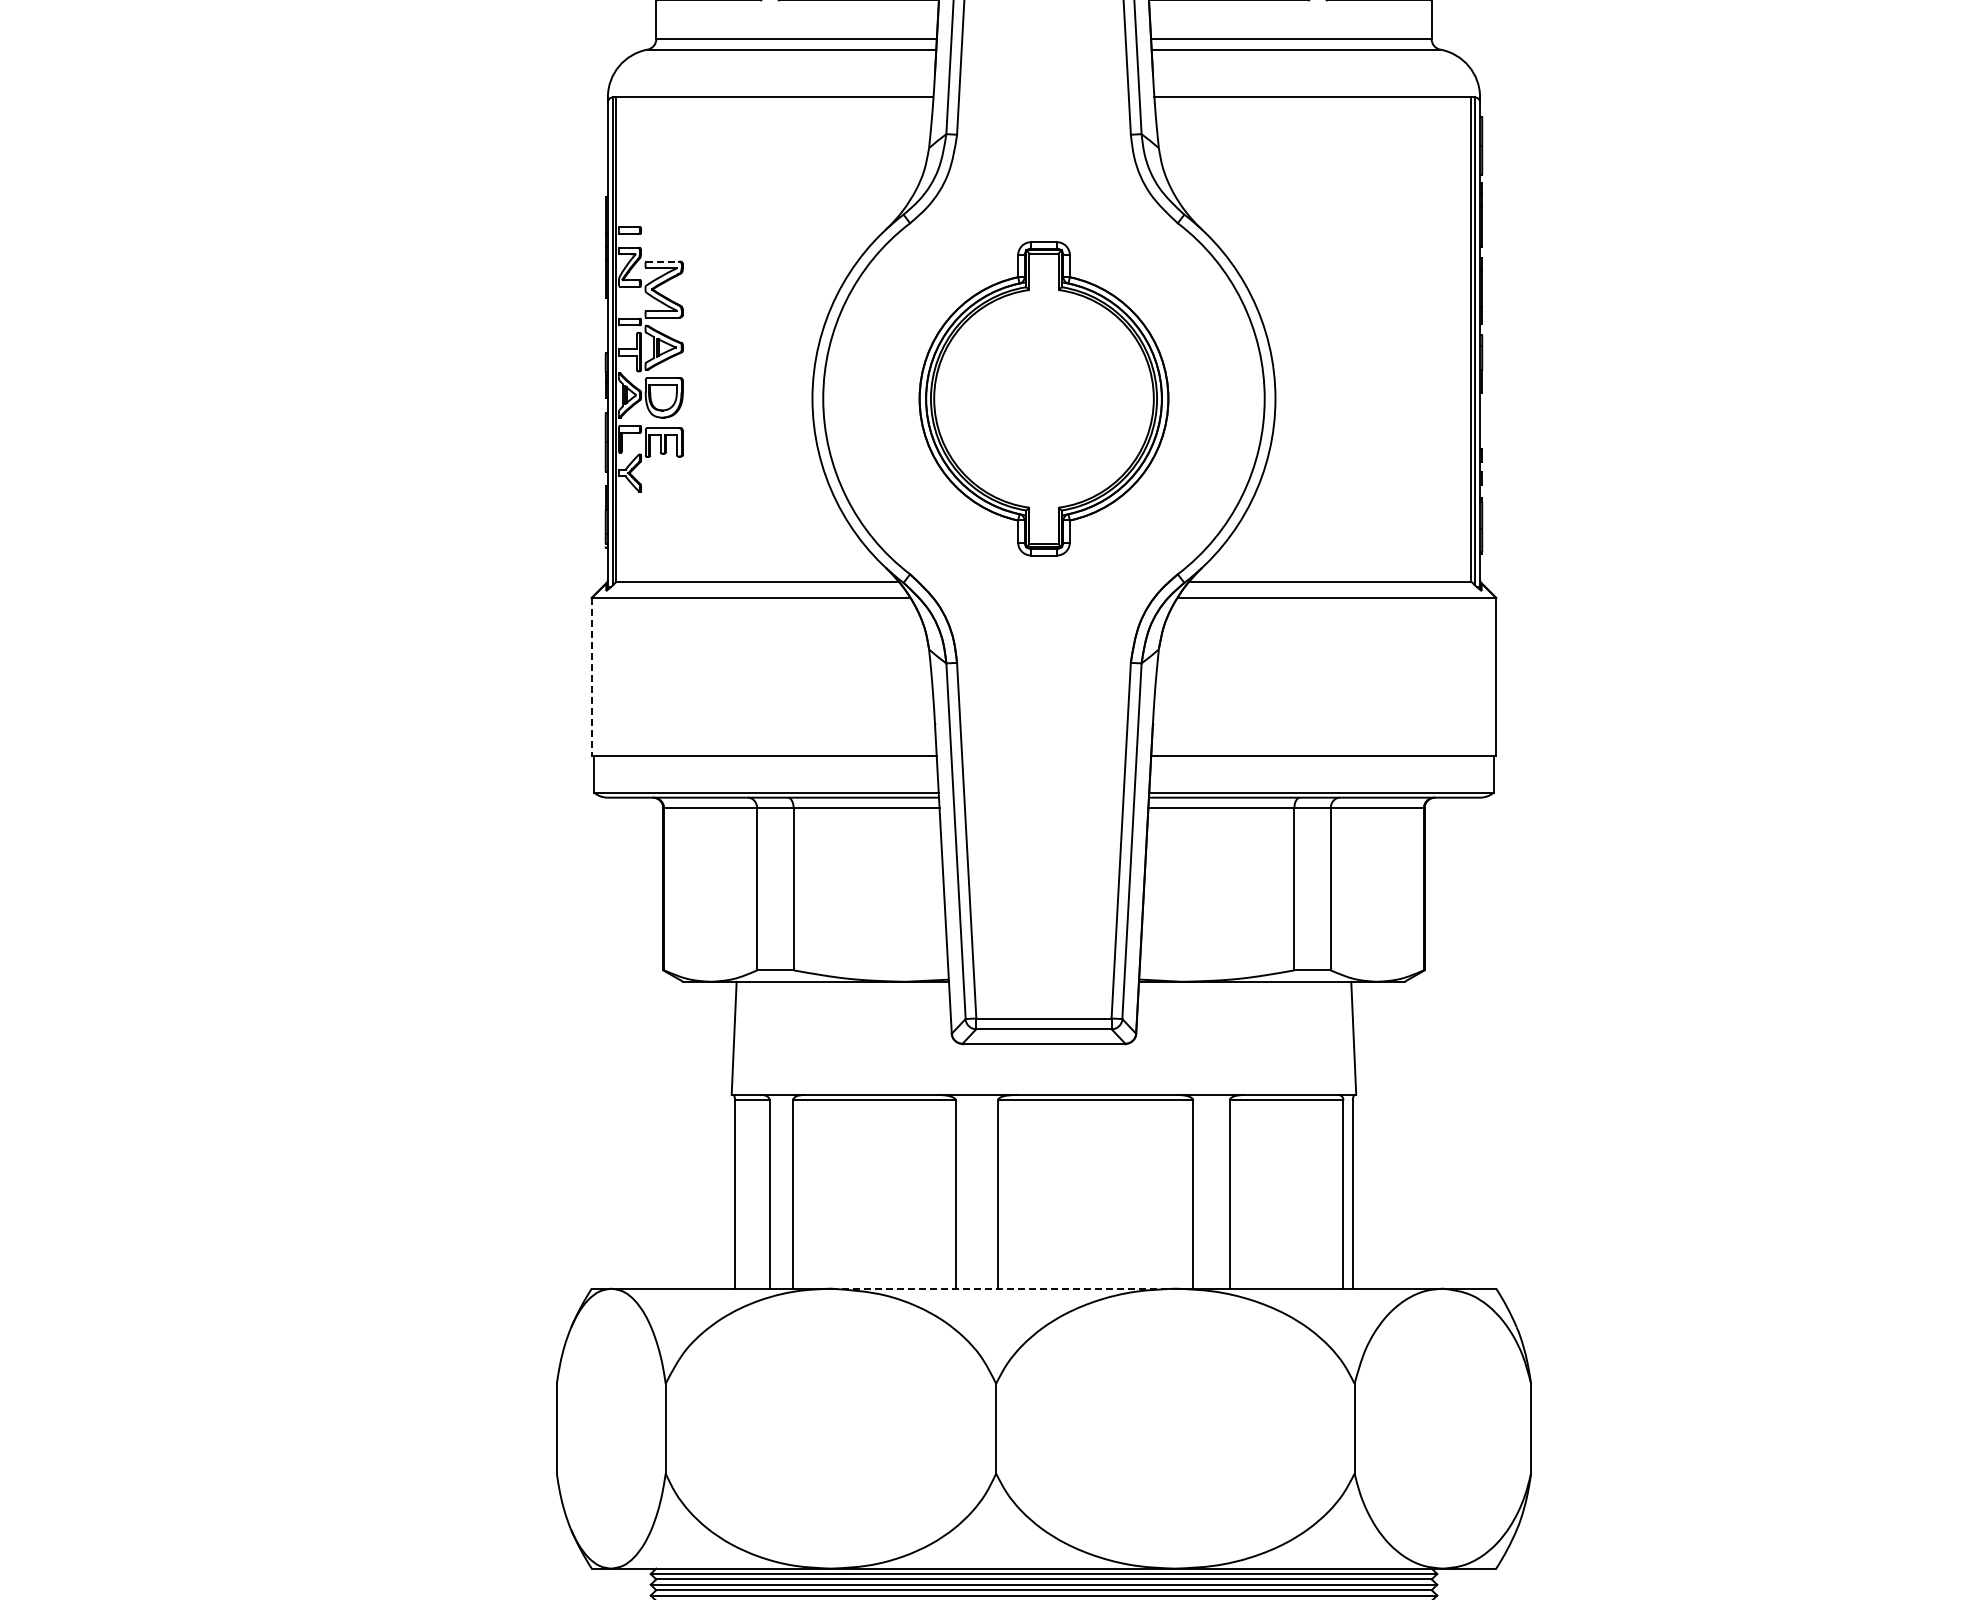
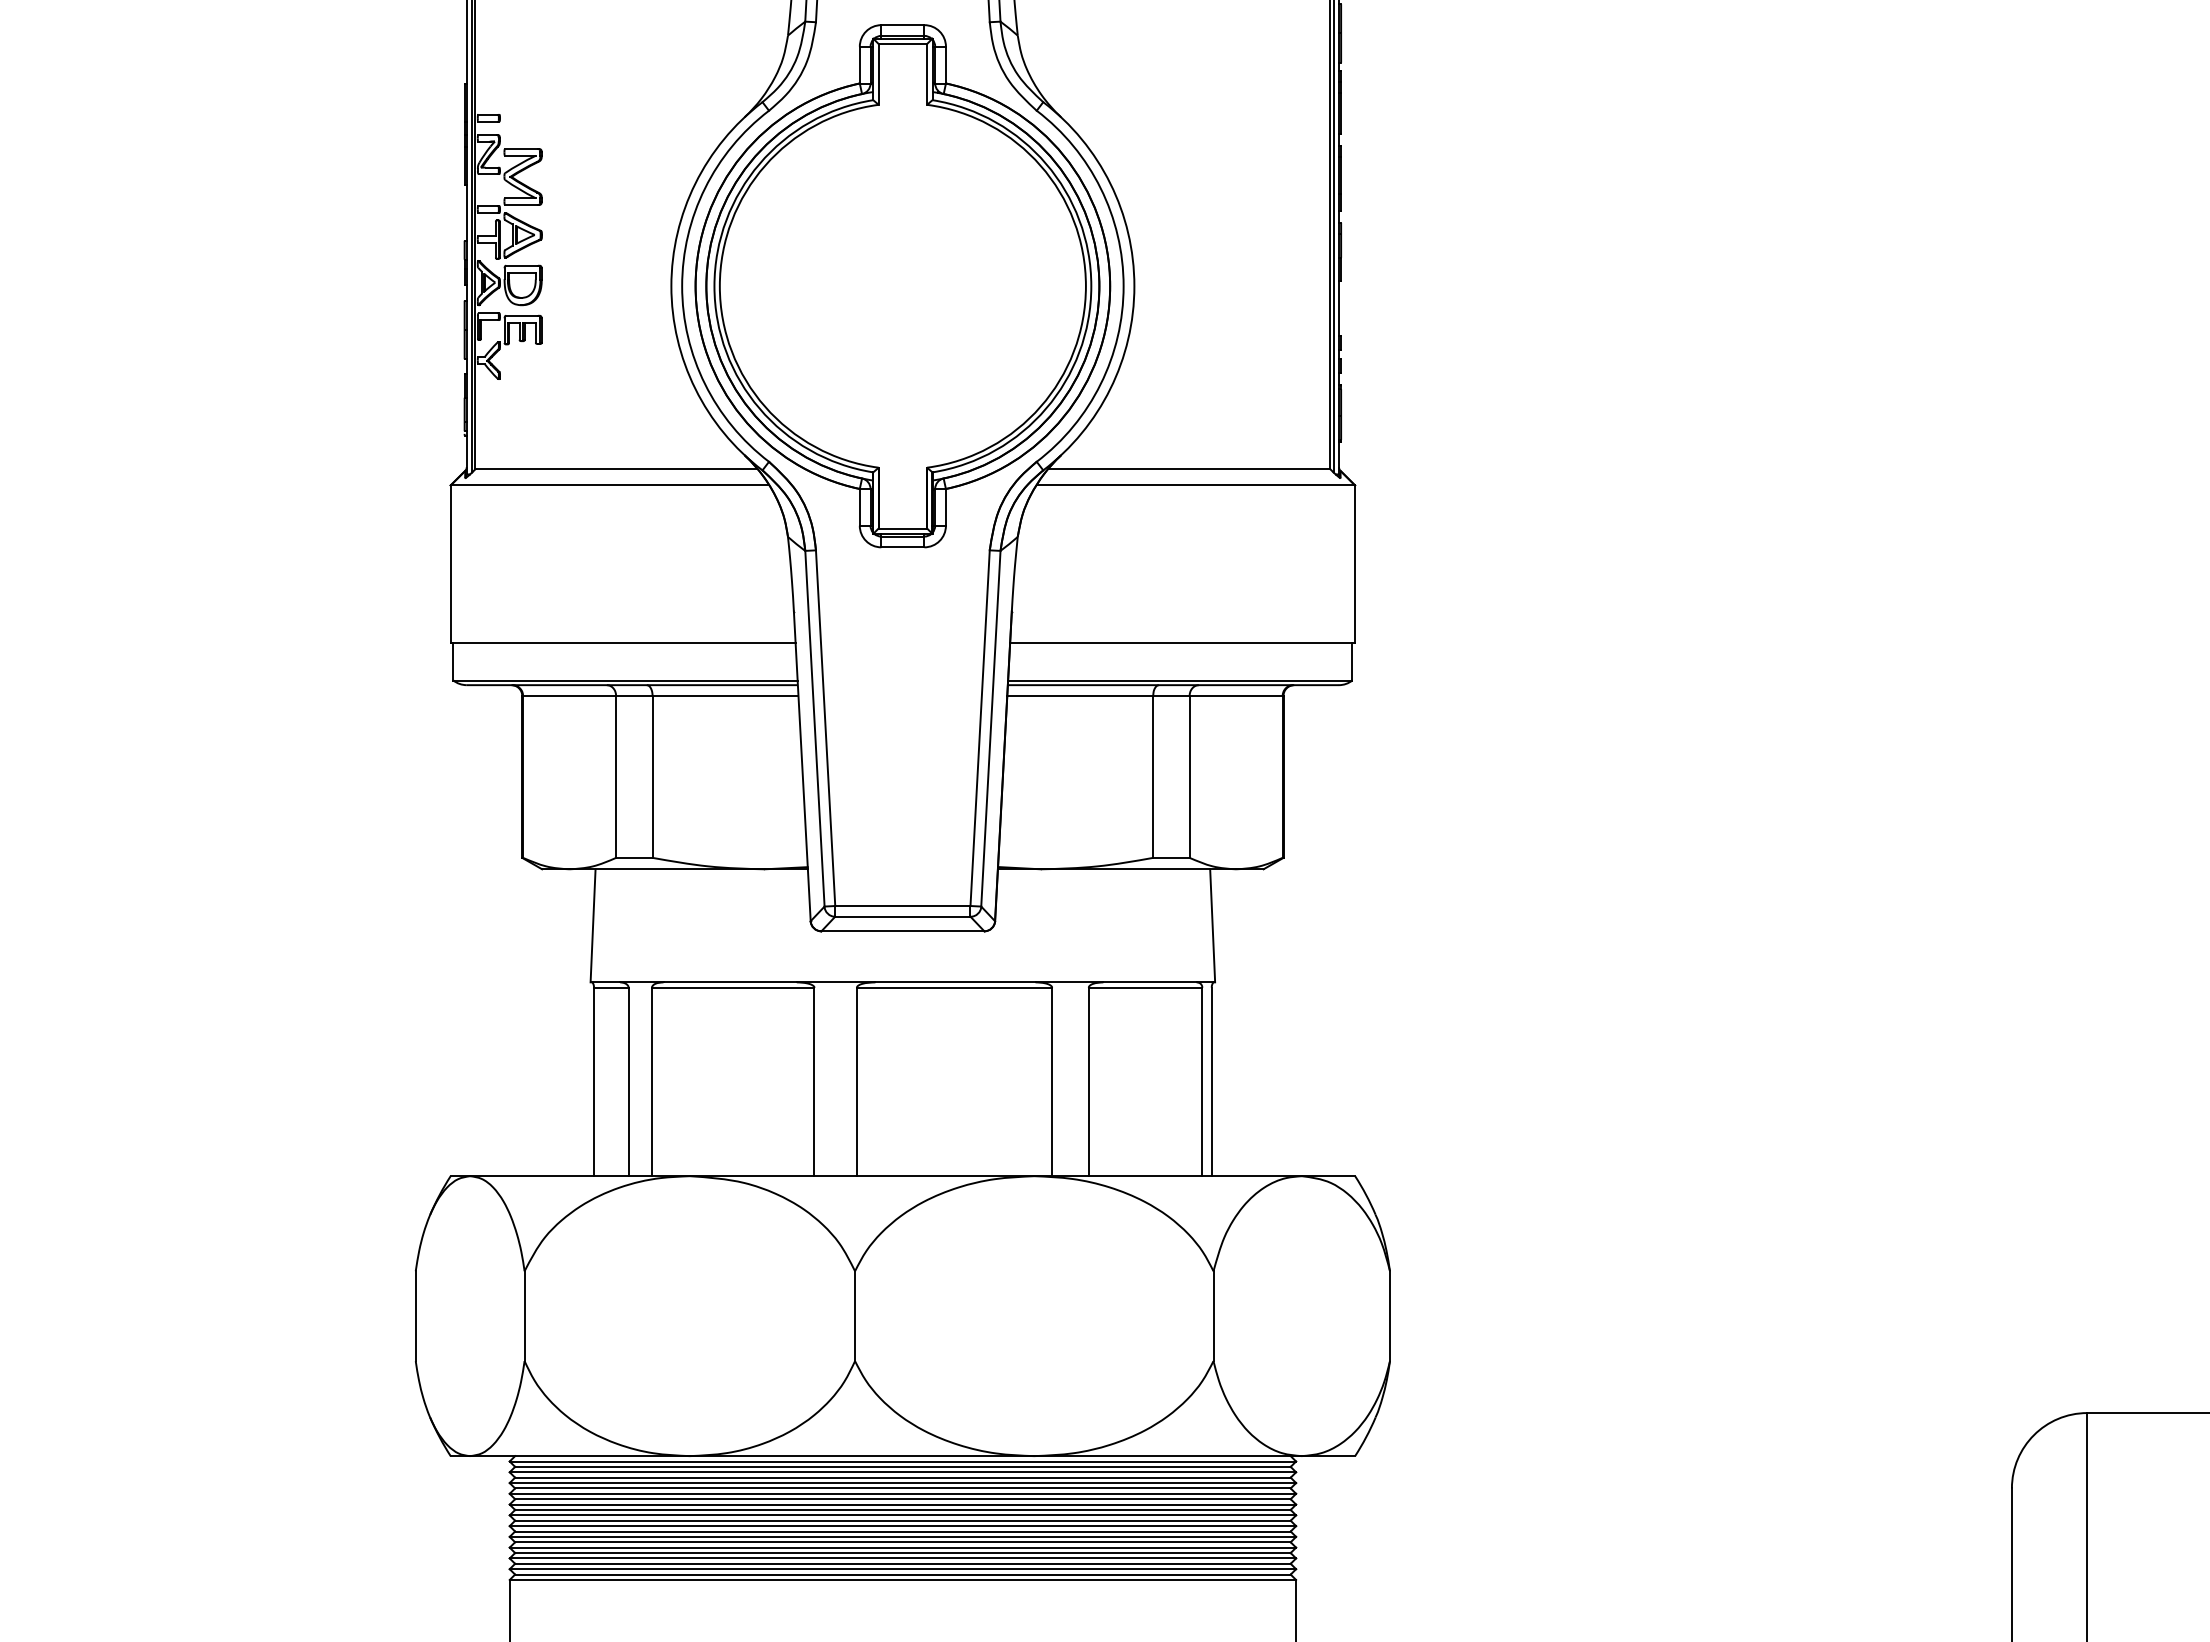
line: (663, 262) -> (522, 149), dashed -> solid
part: (1043, 399) -> (902, 286), size x1.67
line: (591, 677) -> (450, 564), dashed -> solid
line: (1003, 1289) -> (862, 1176), dashed -> solid

